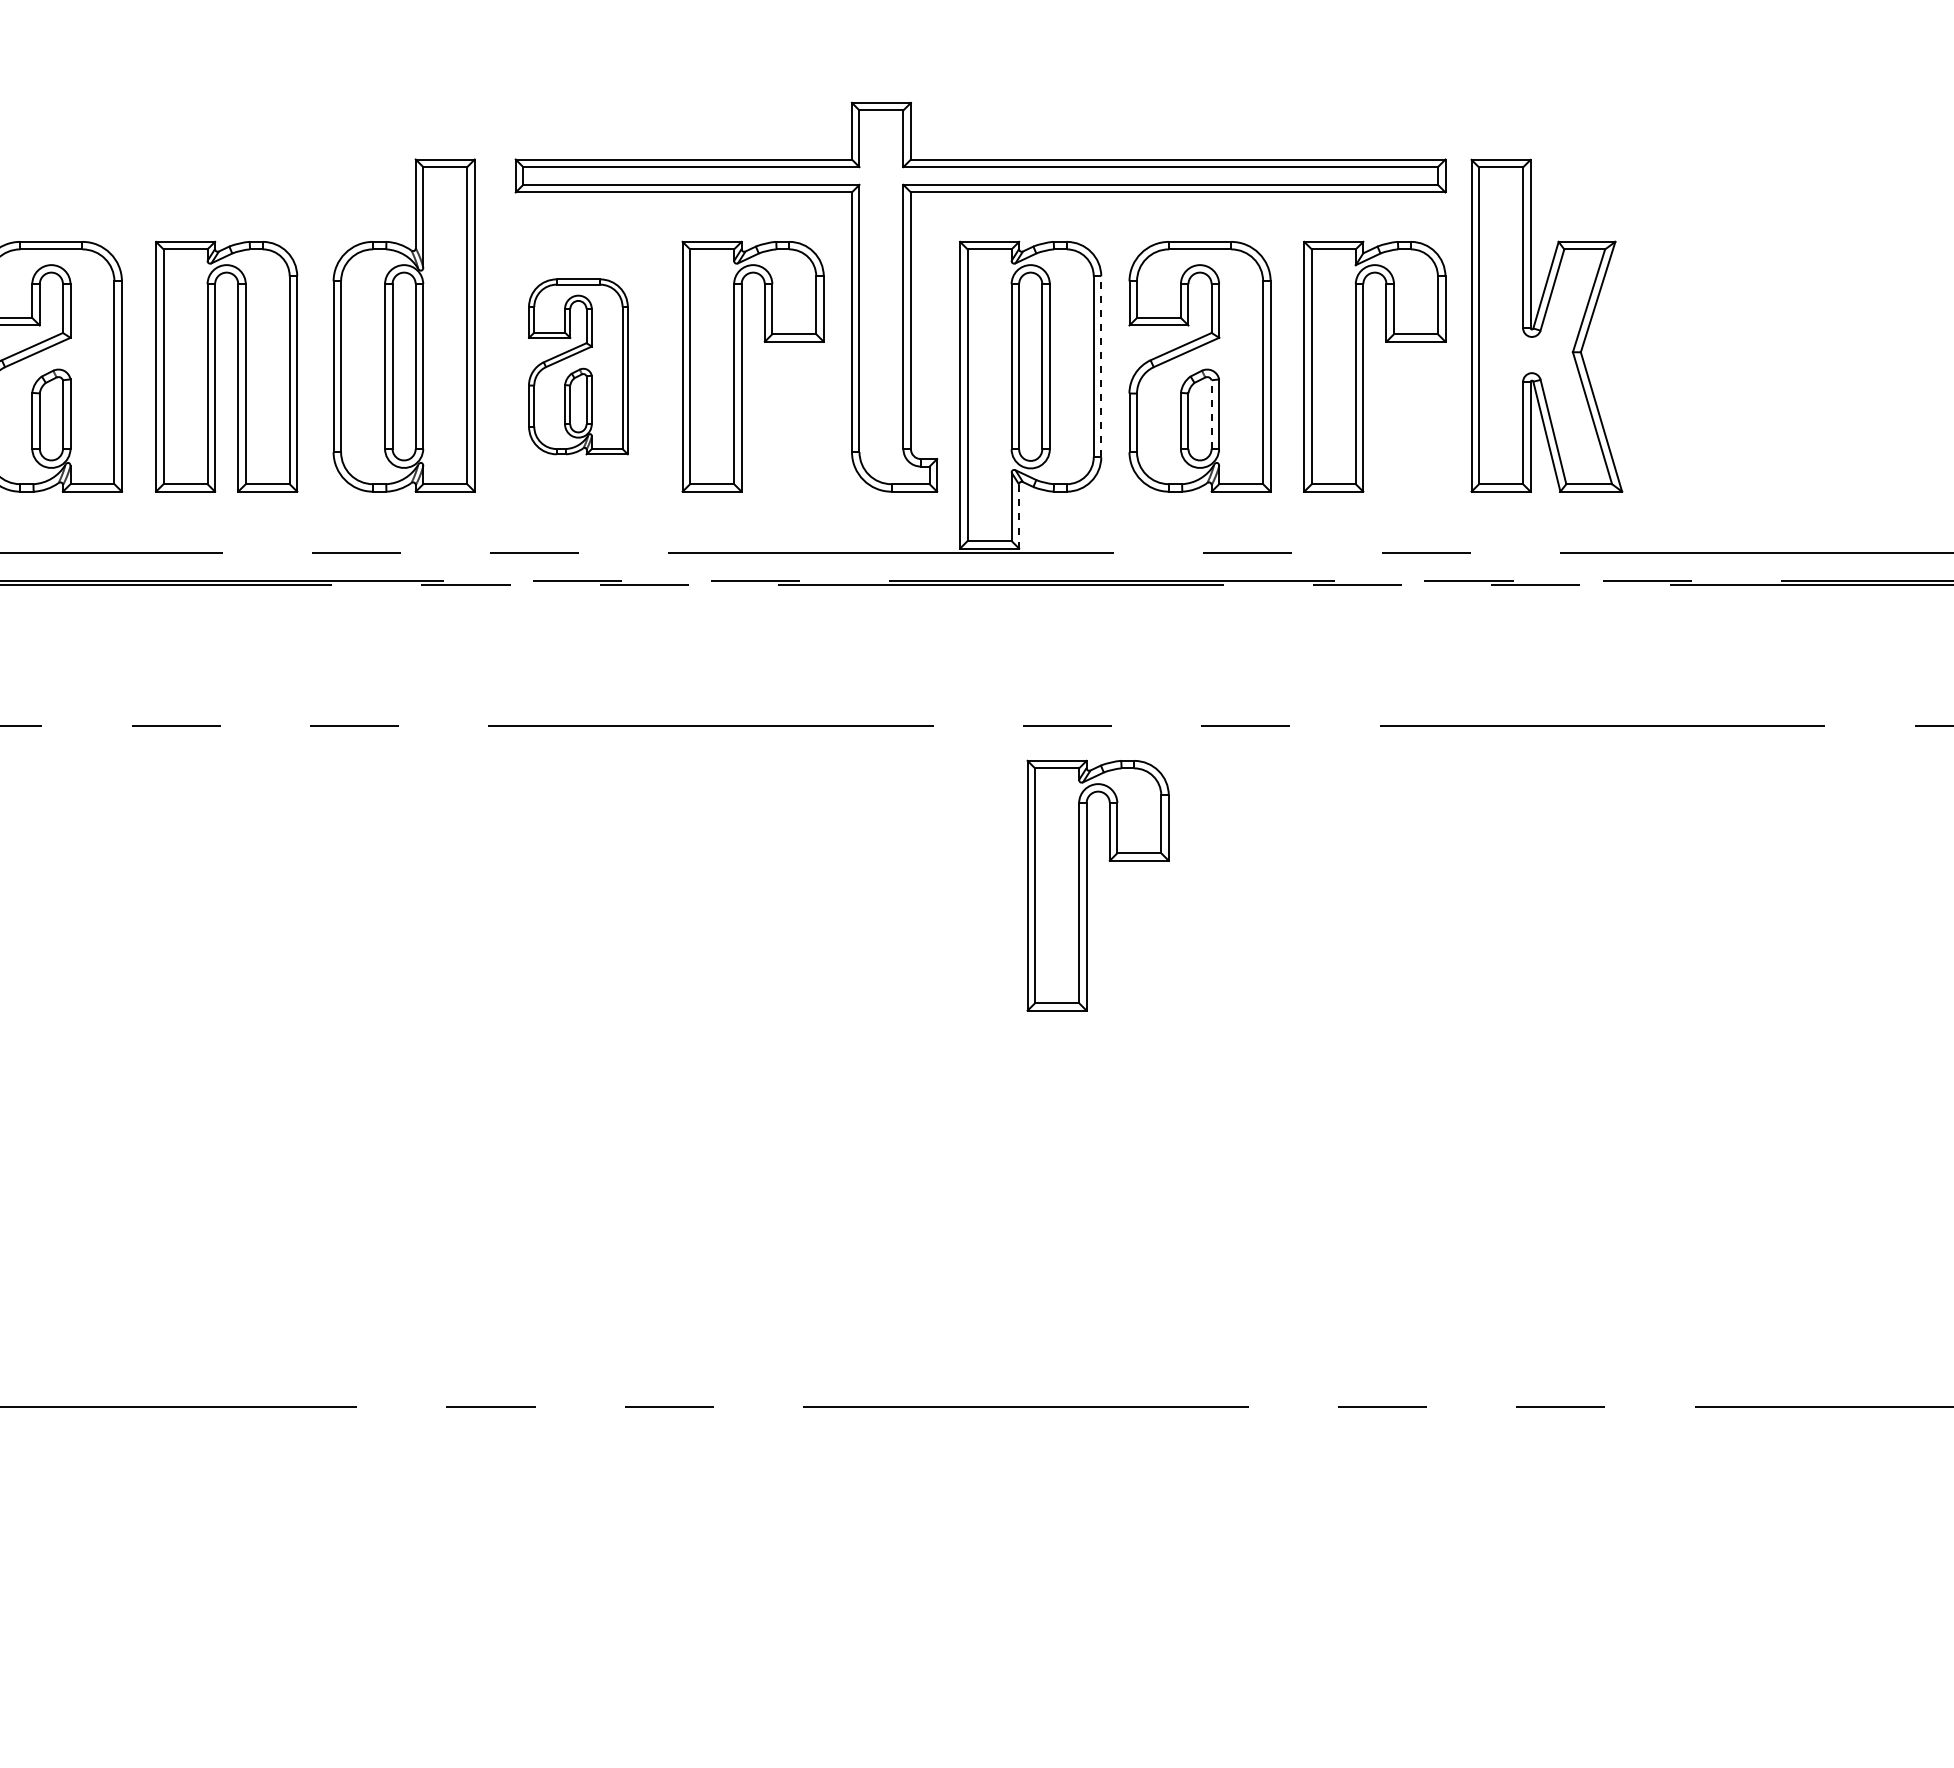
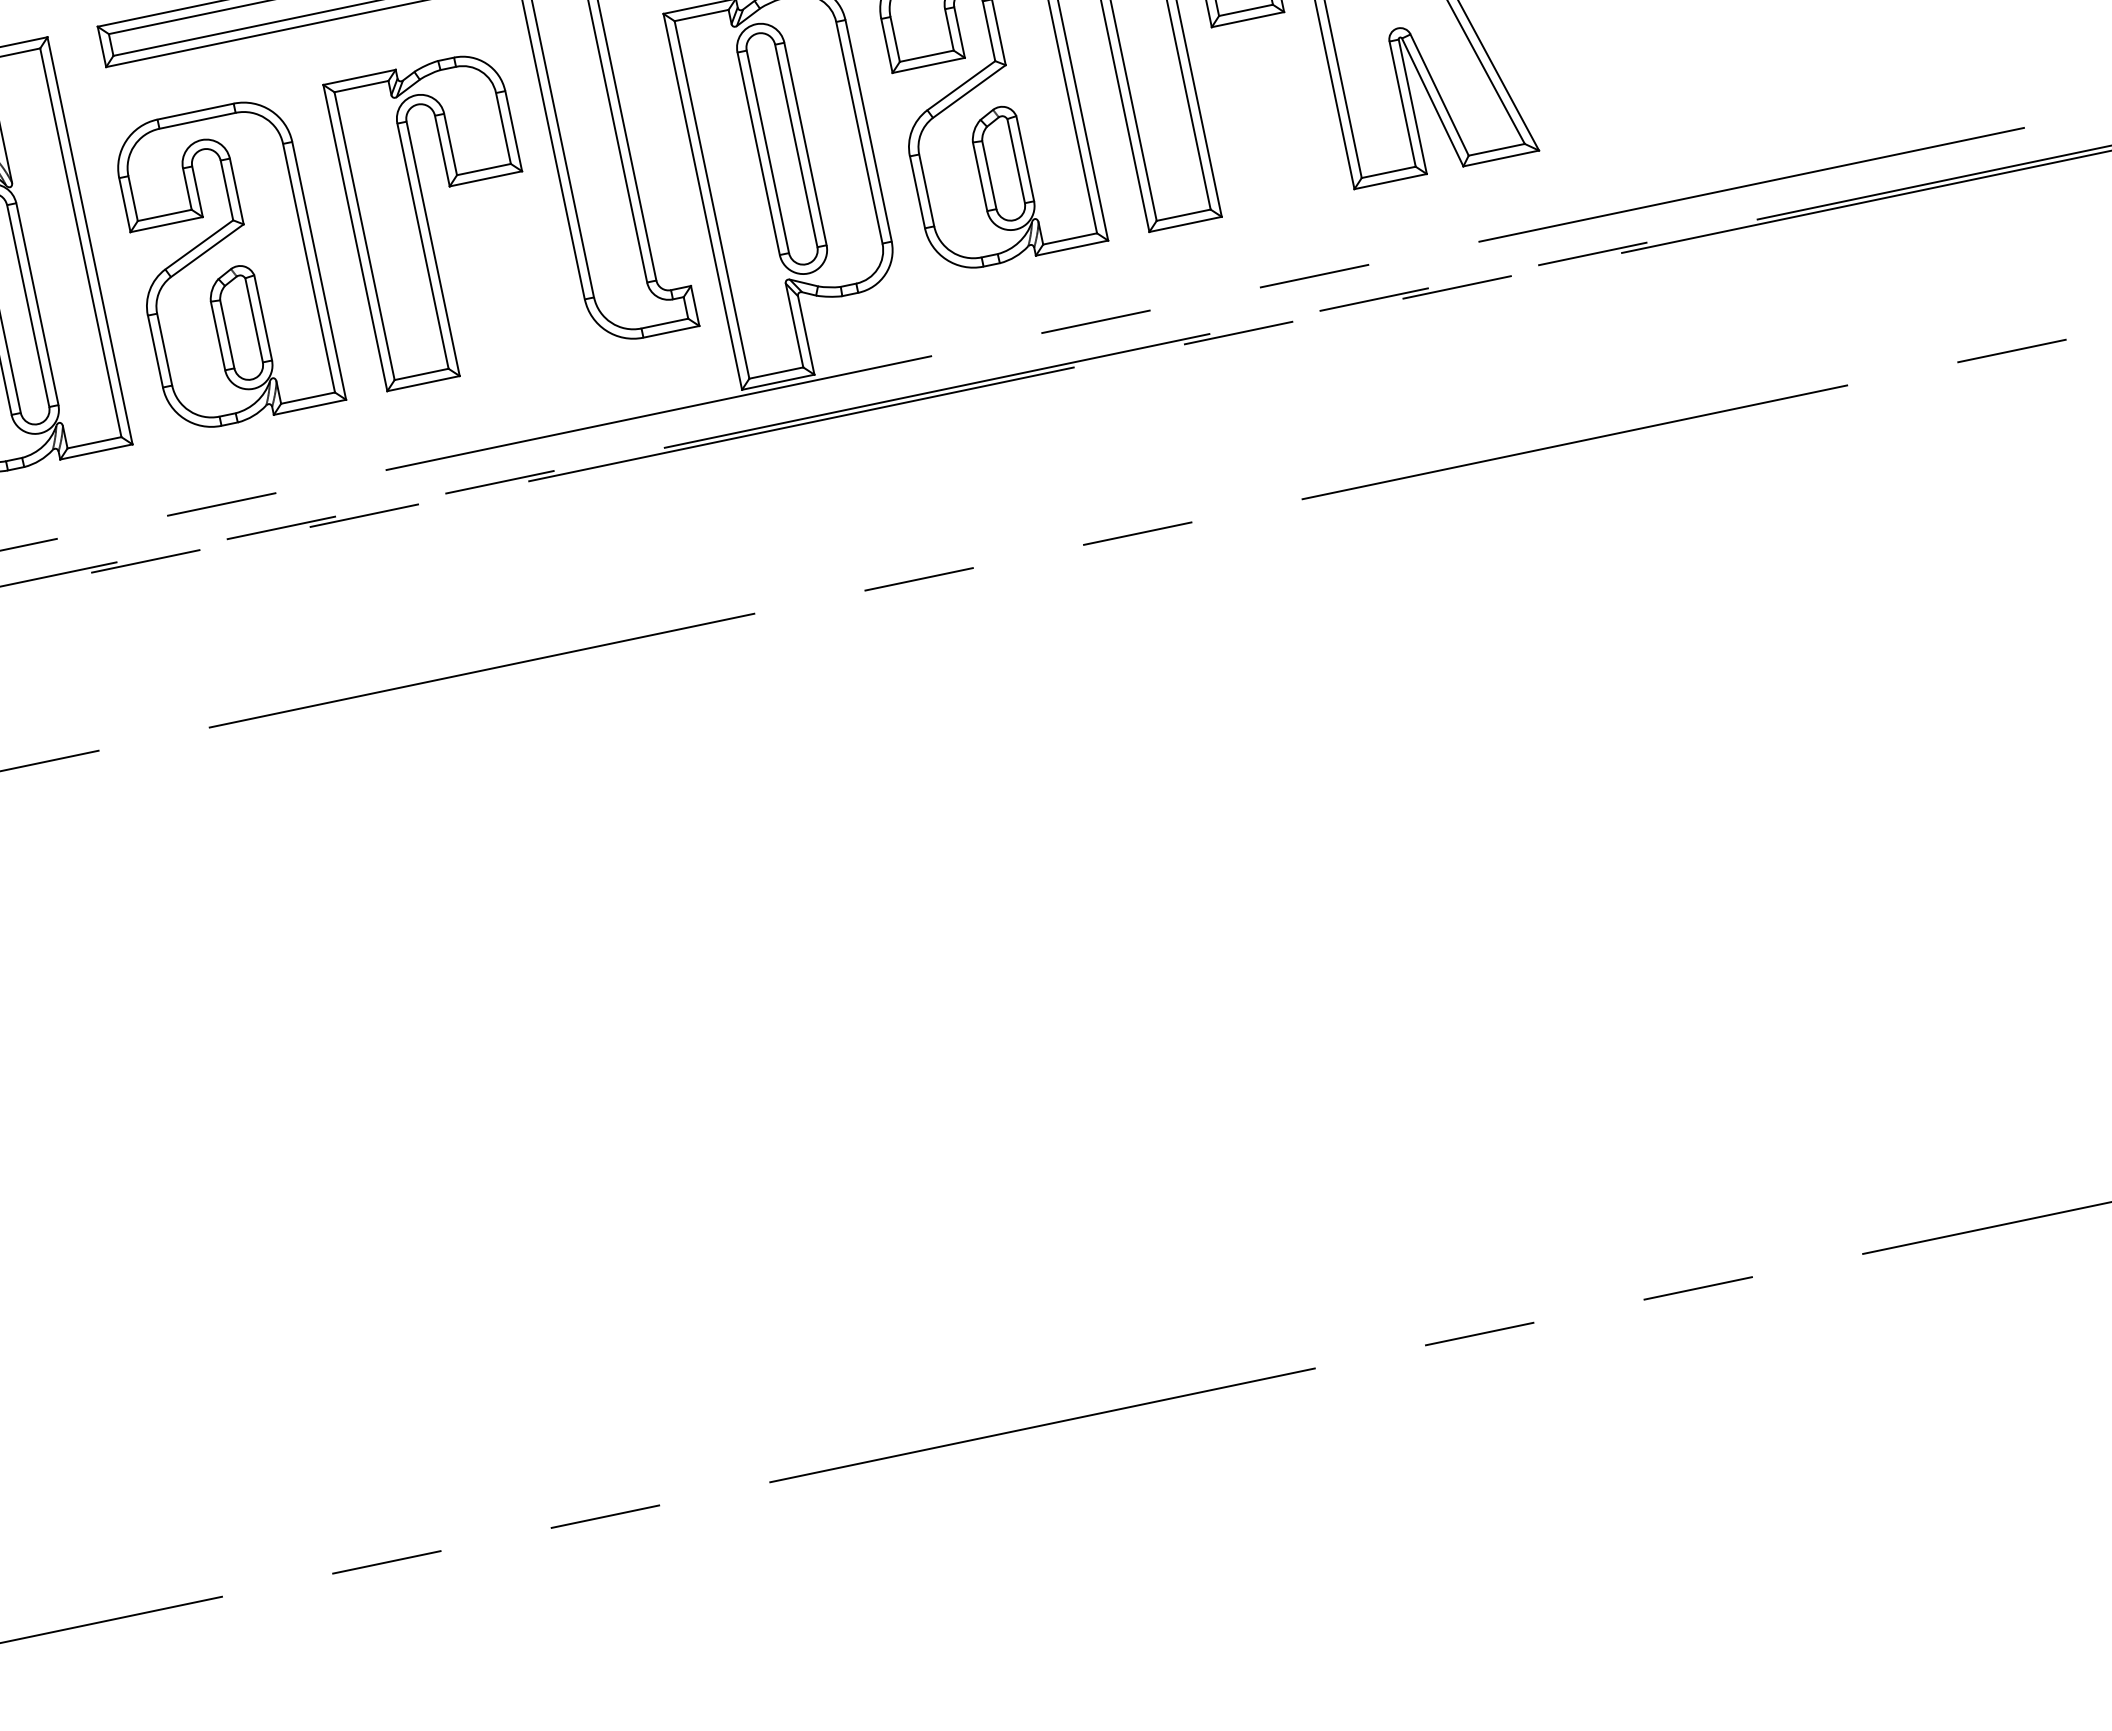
part: (578, 366) -> (227, 264), size x1.43
line: (1101, 366) -> (868, 130), dashed -> solid
line: (1211, 414) -> (1015, 161), dashed -> solid
line: (1019, 516) -> (806, 335), dashed -> solid
part: (1087, 885) -> (984, 770), removed

